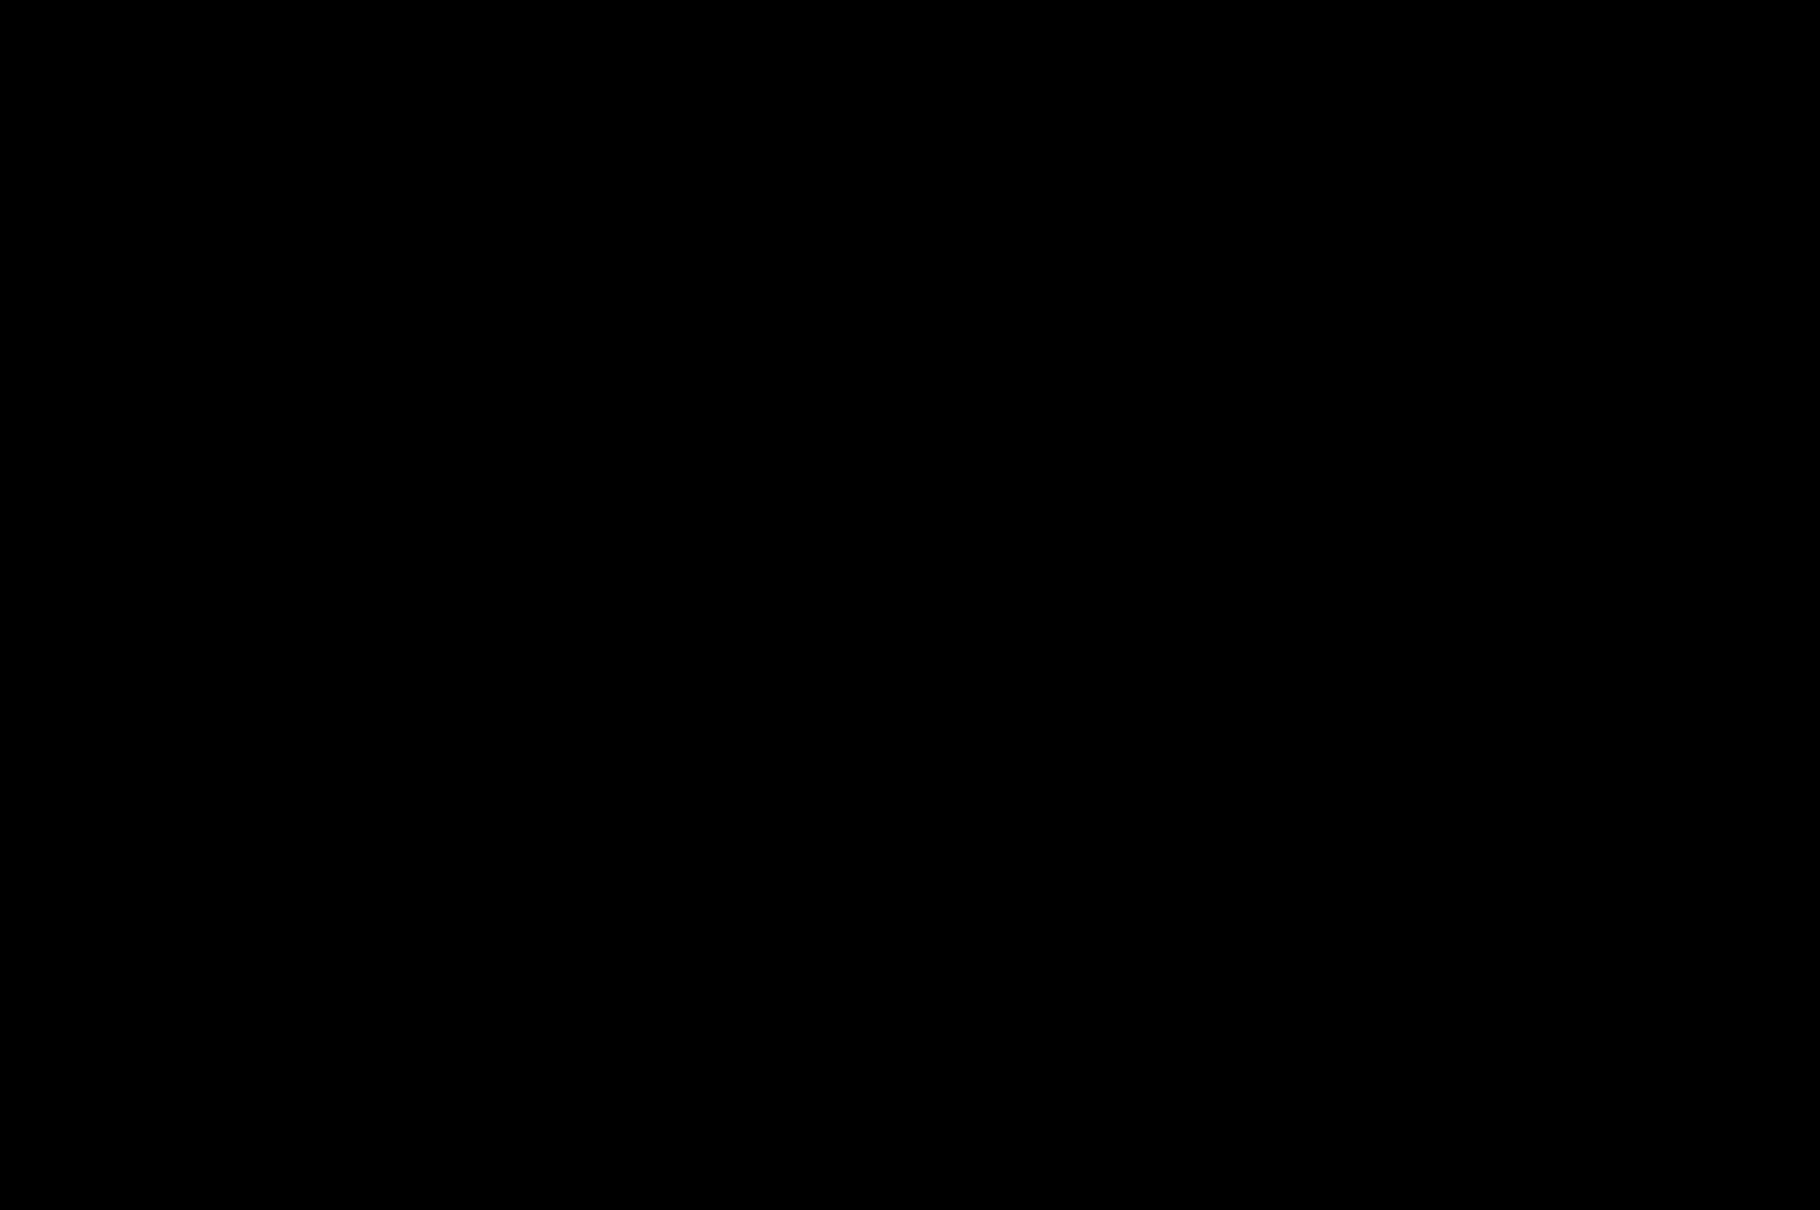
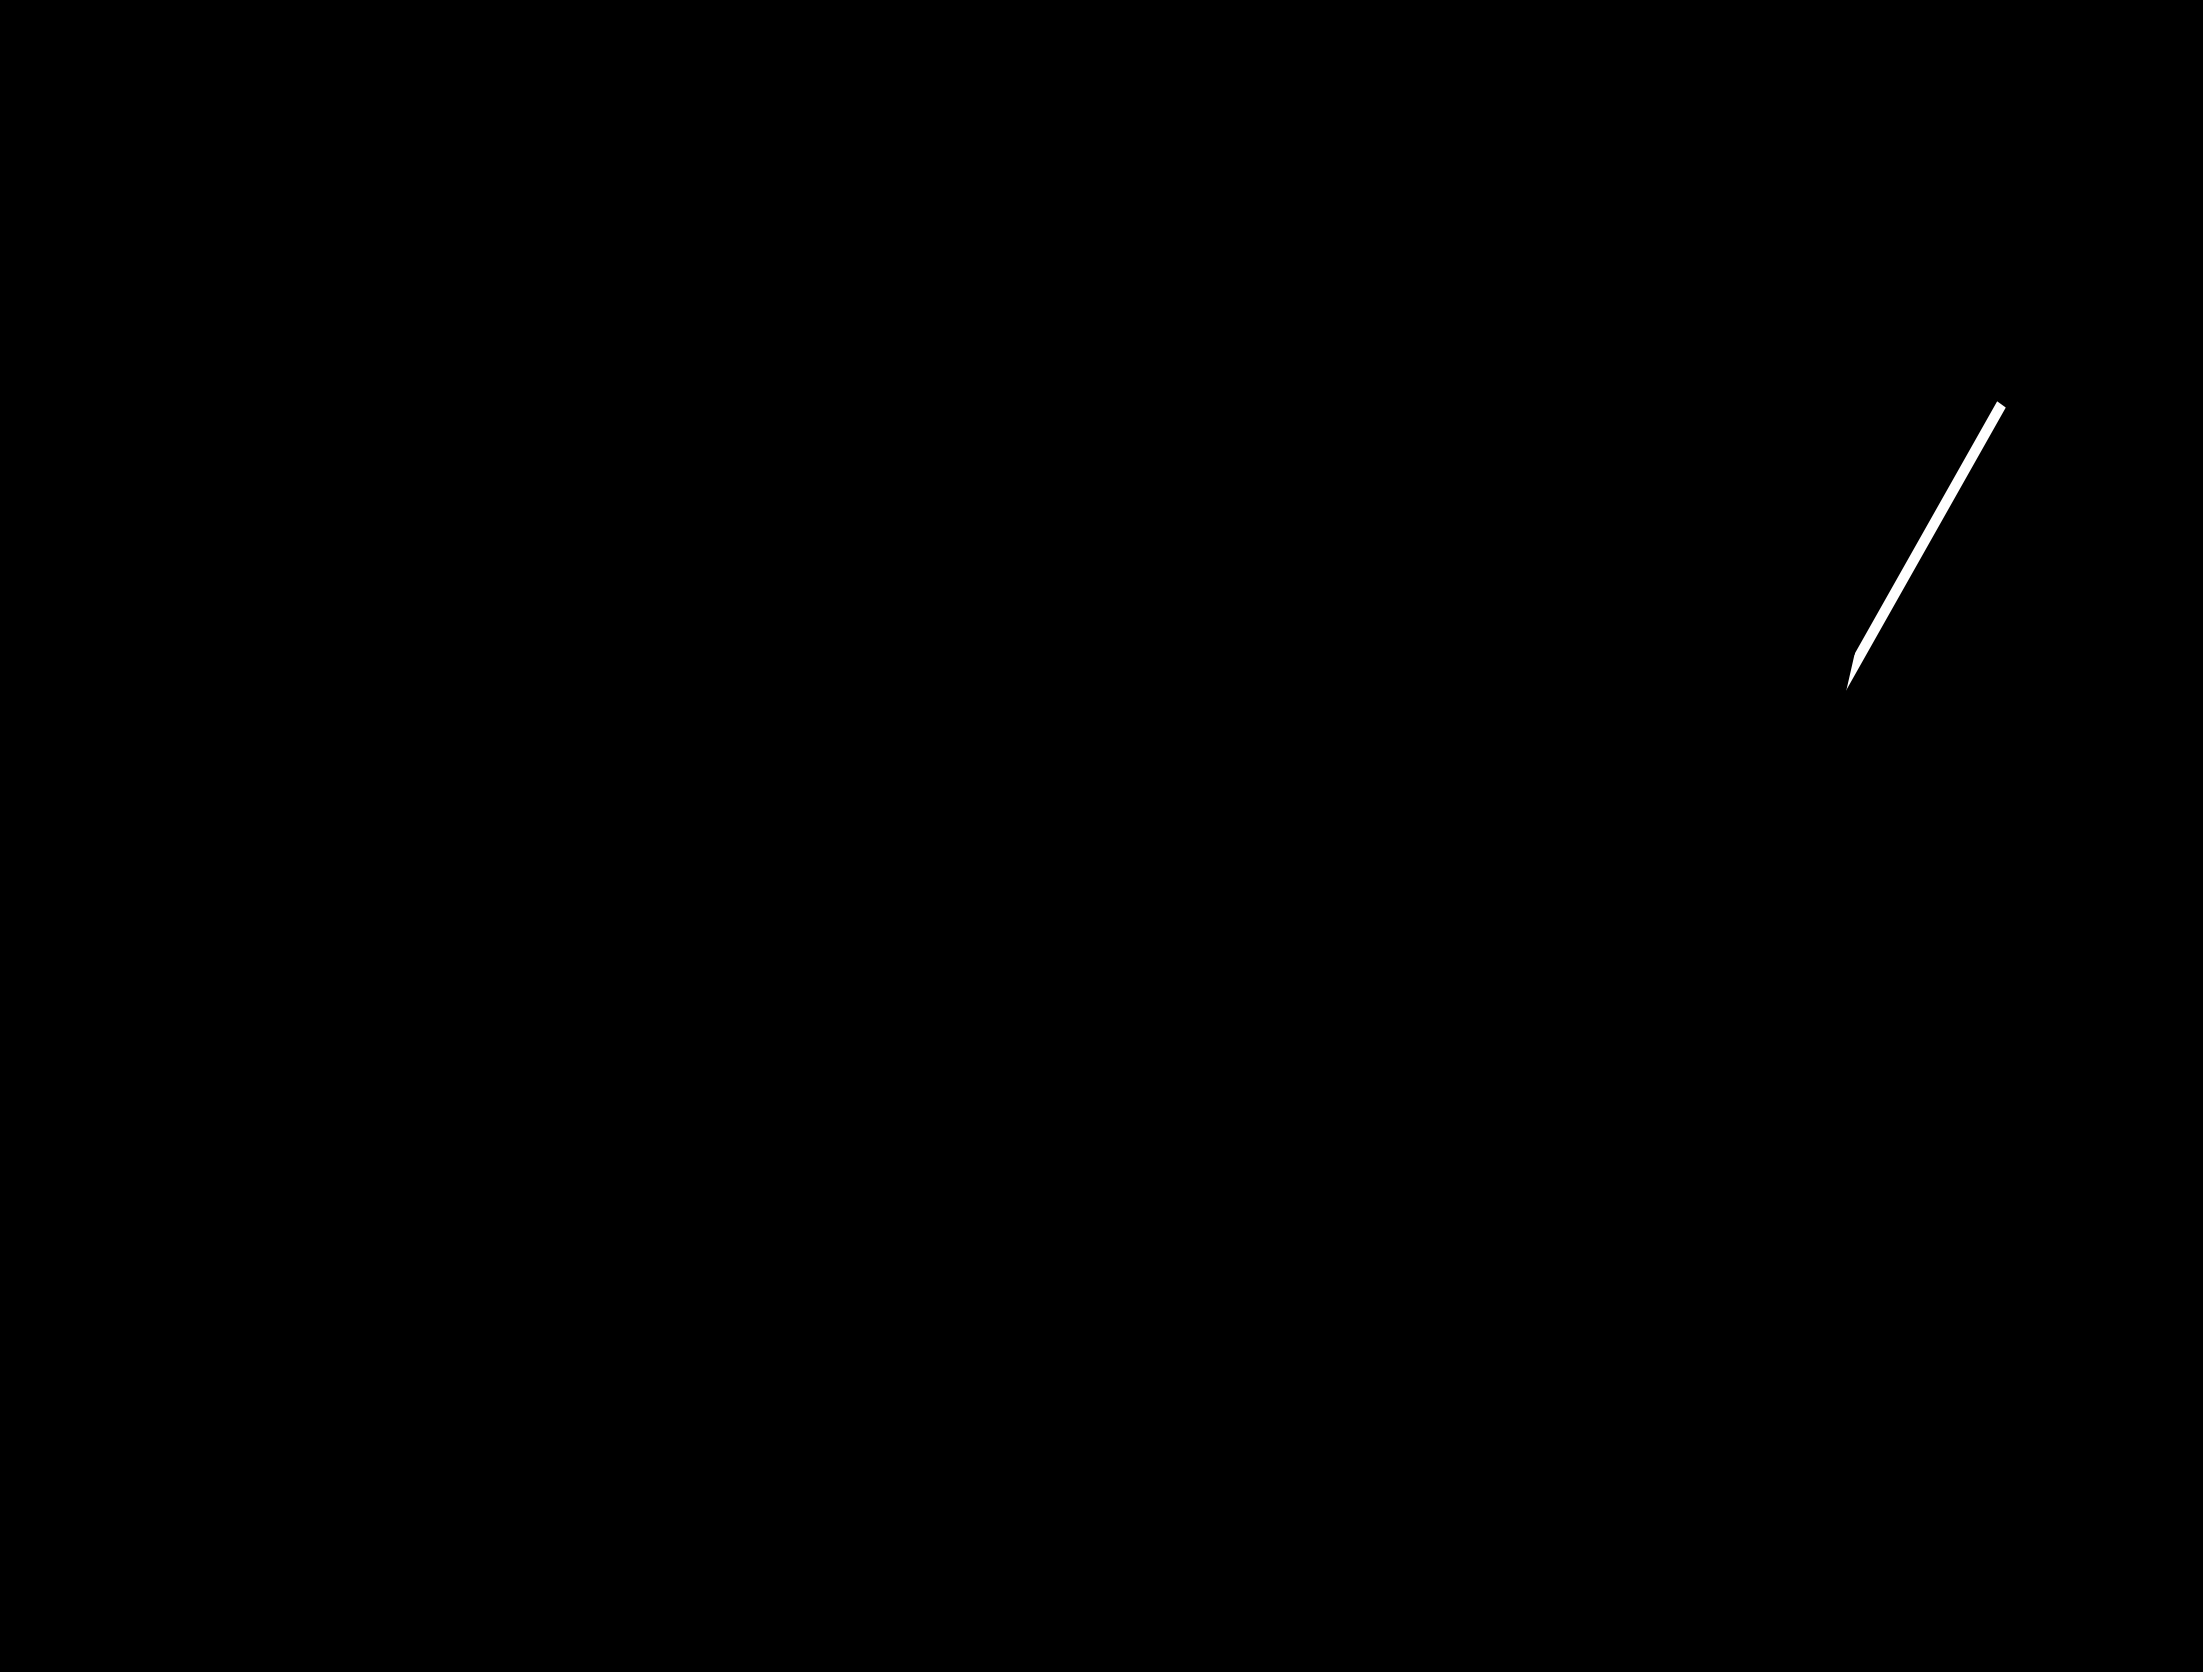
fill: (1660, 387) -> (1925, 547), removed

